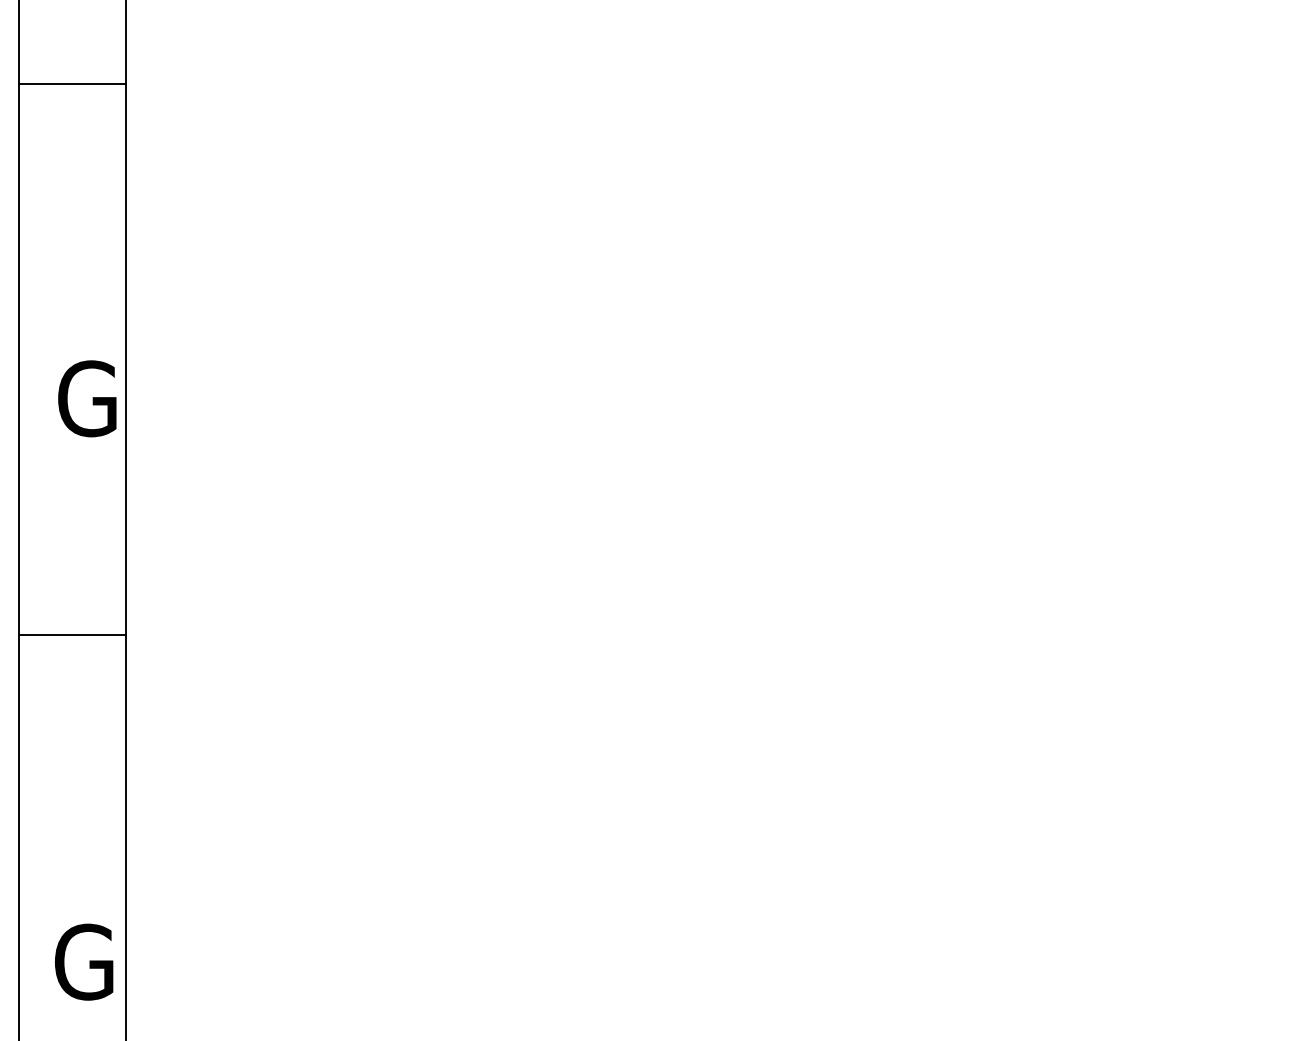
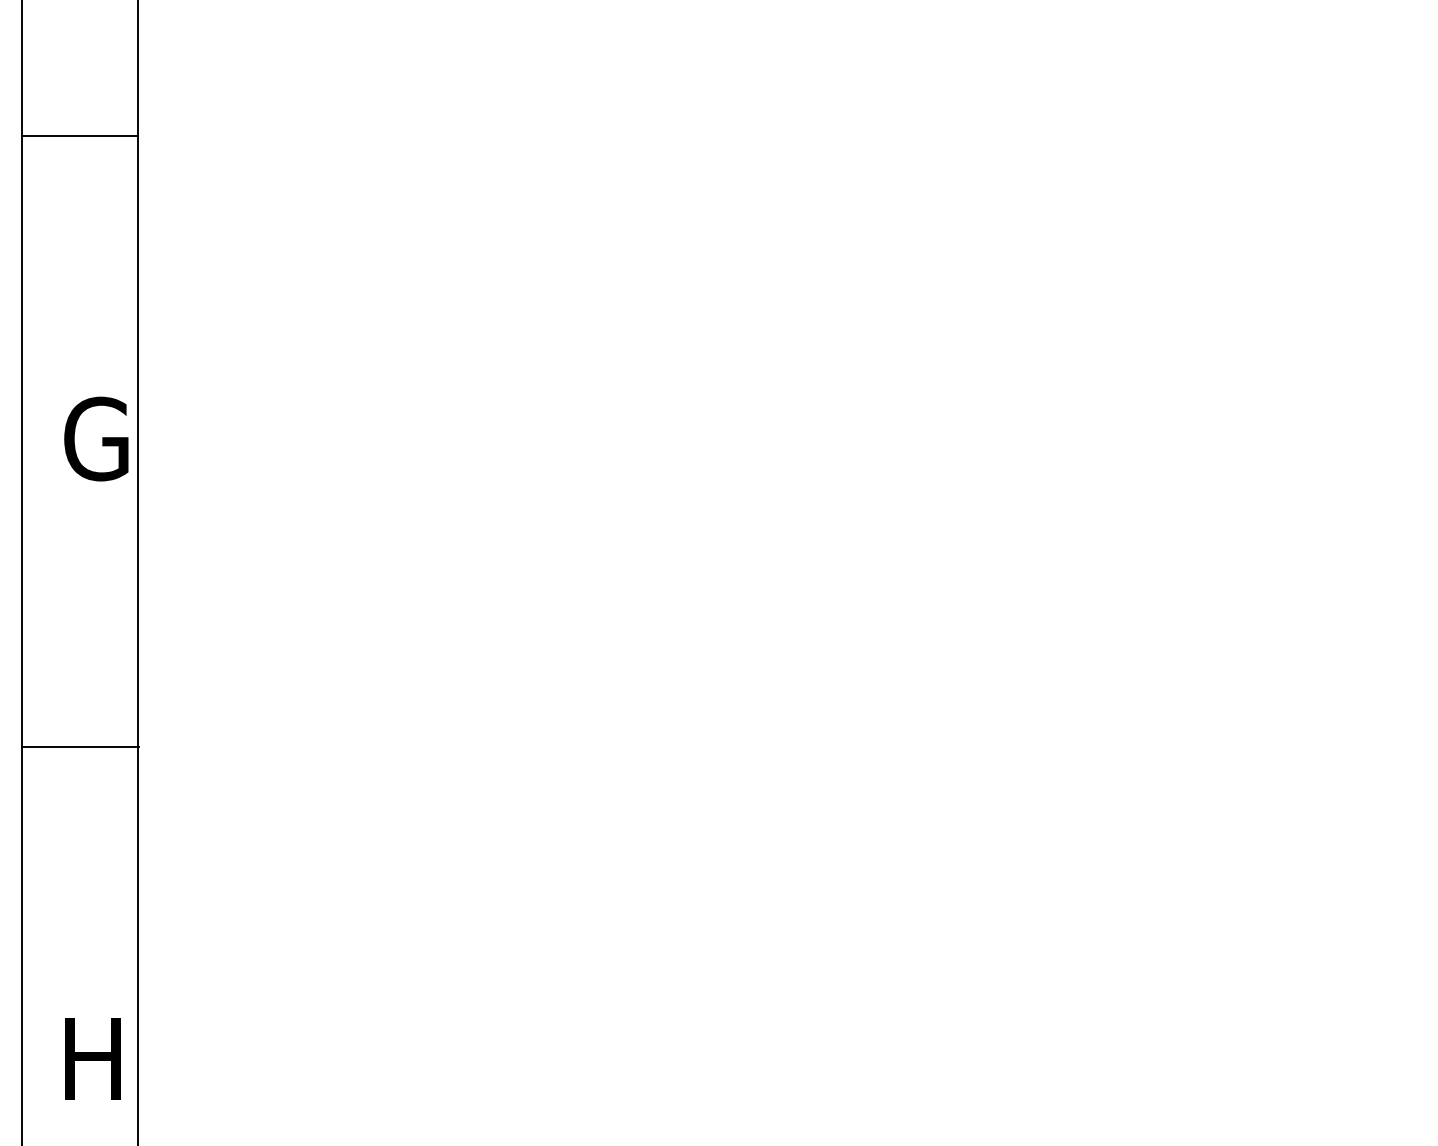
line: (72, 84) -> (80, 136), moved
line: (72, 634) -> (80, 746), moved
text: (84, 961) -> (93, 1058), G -> H

